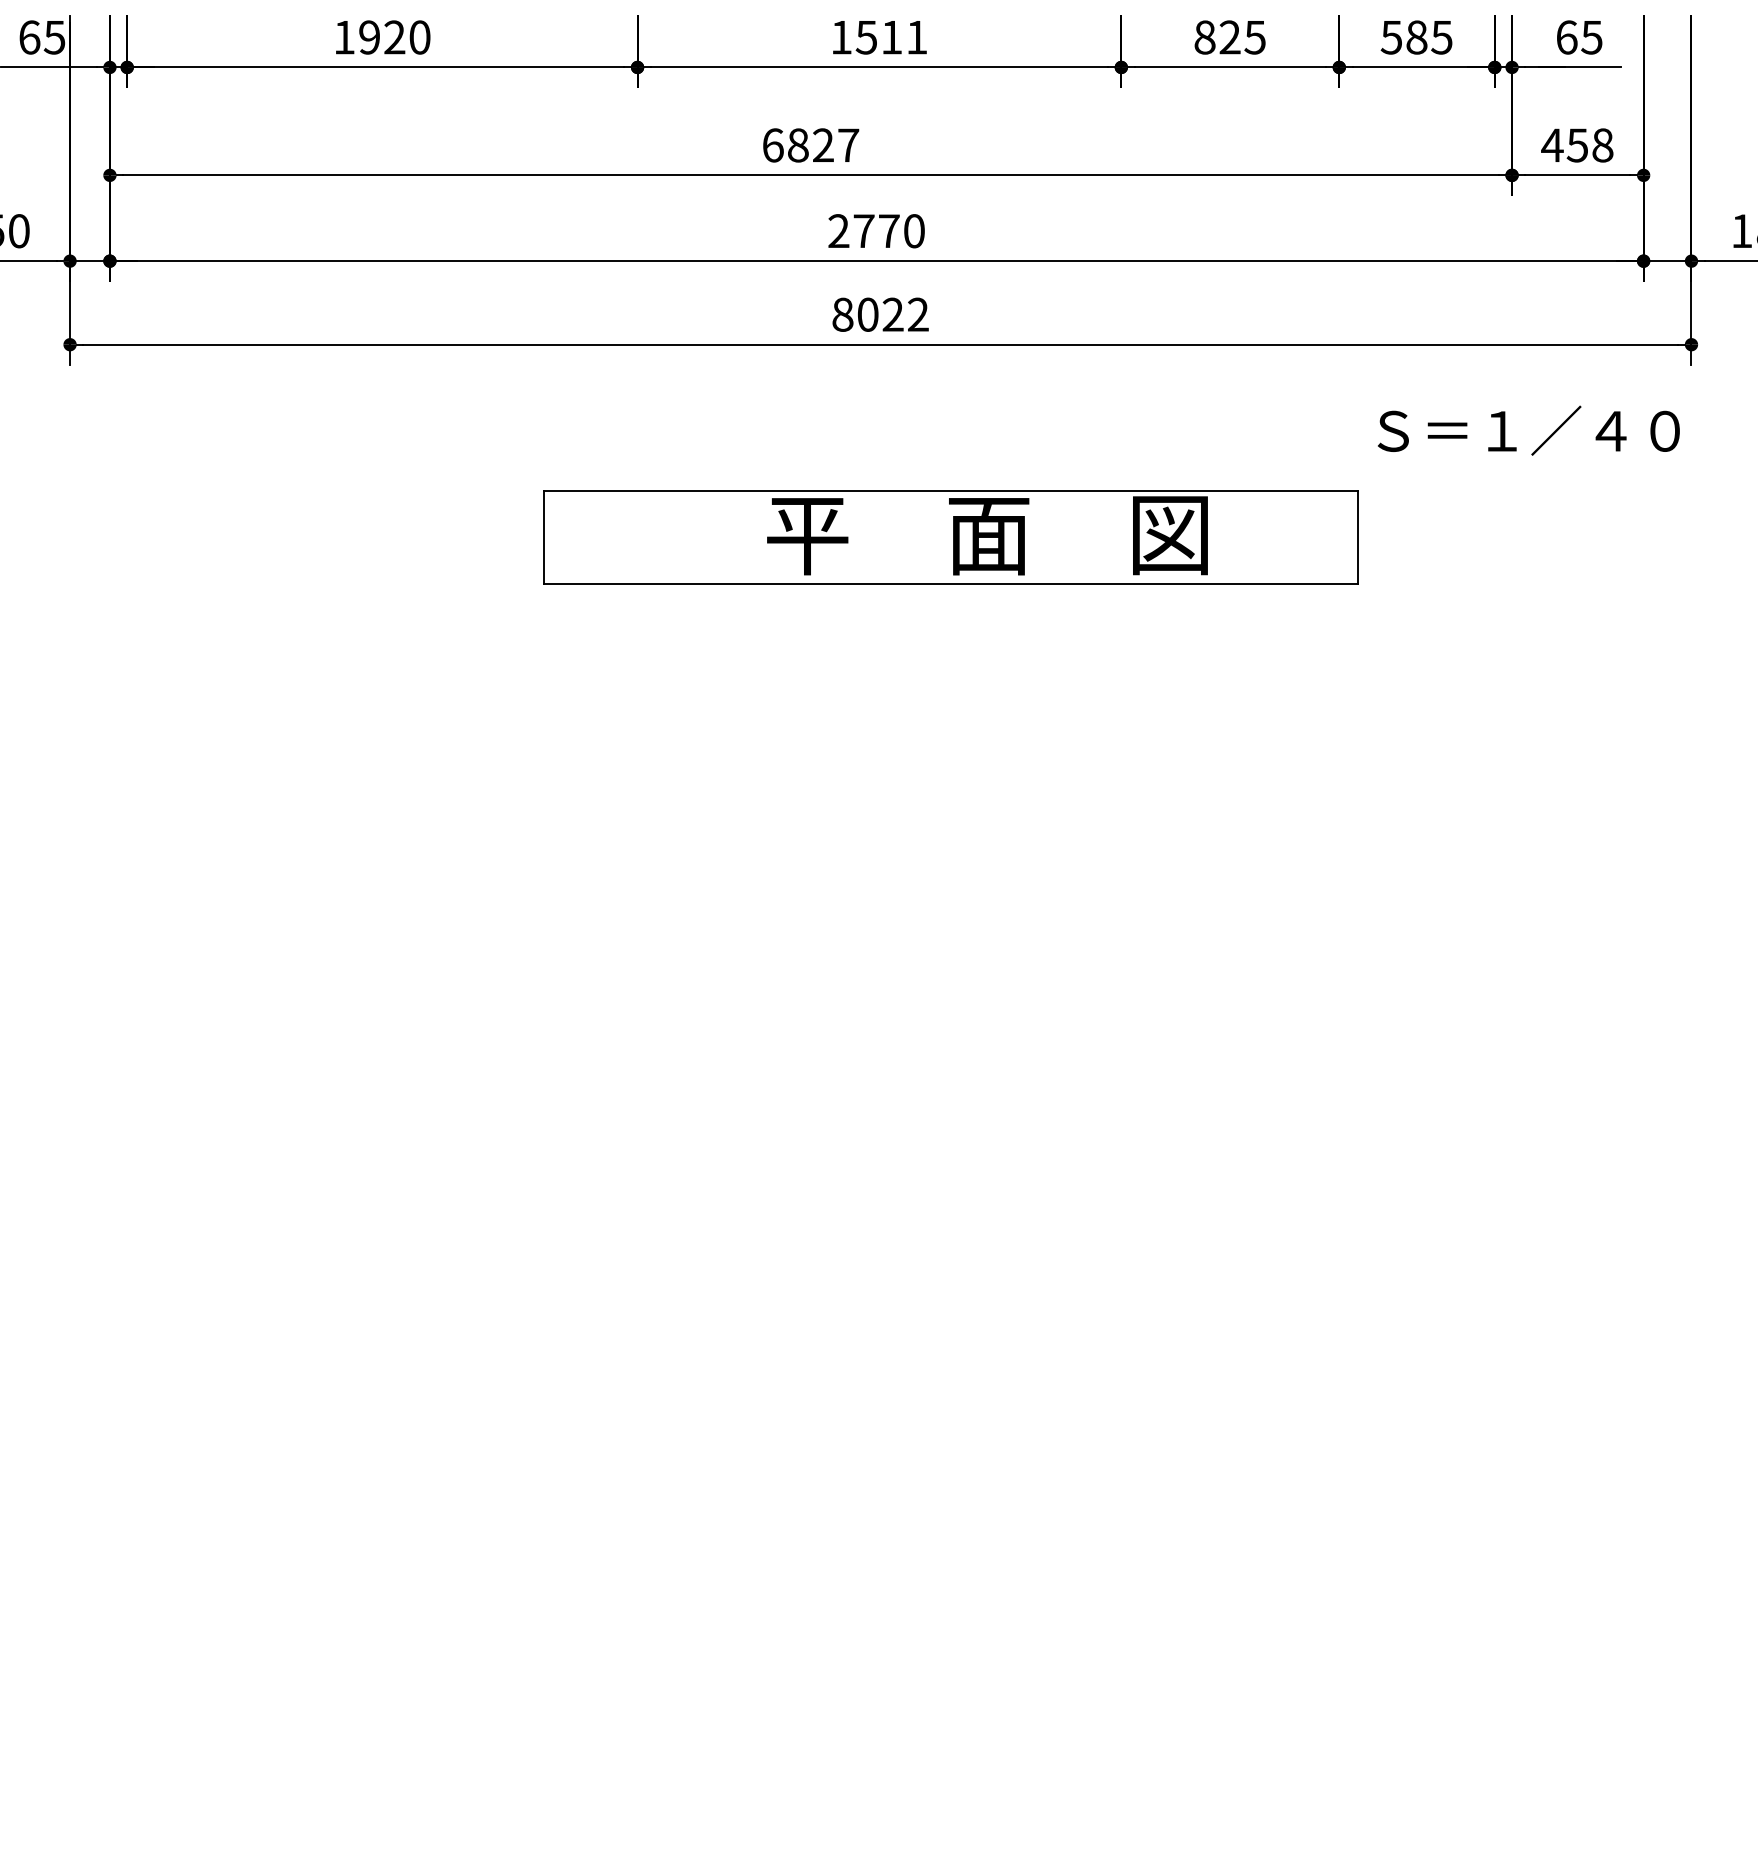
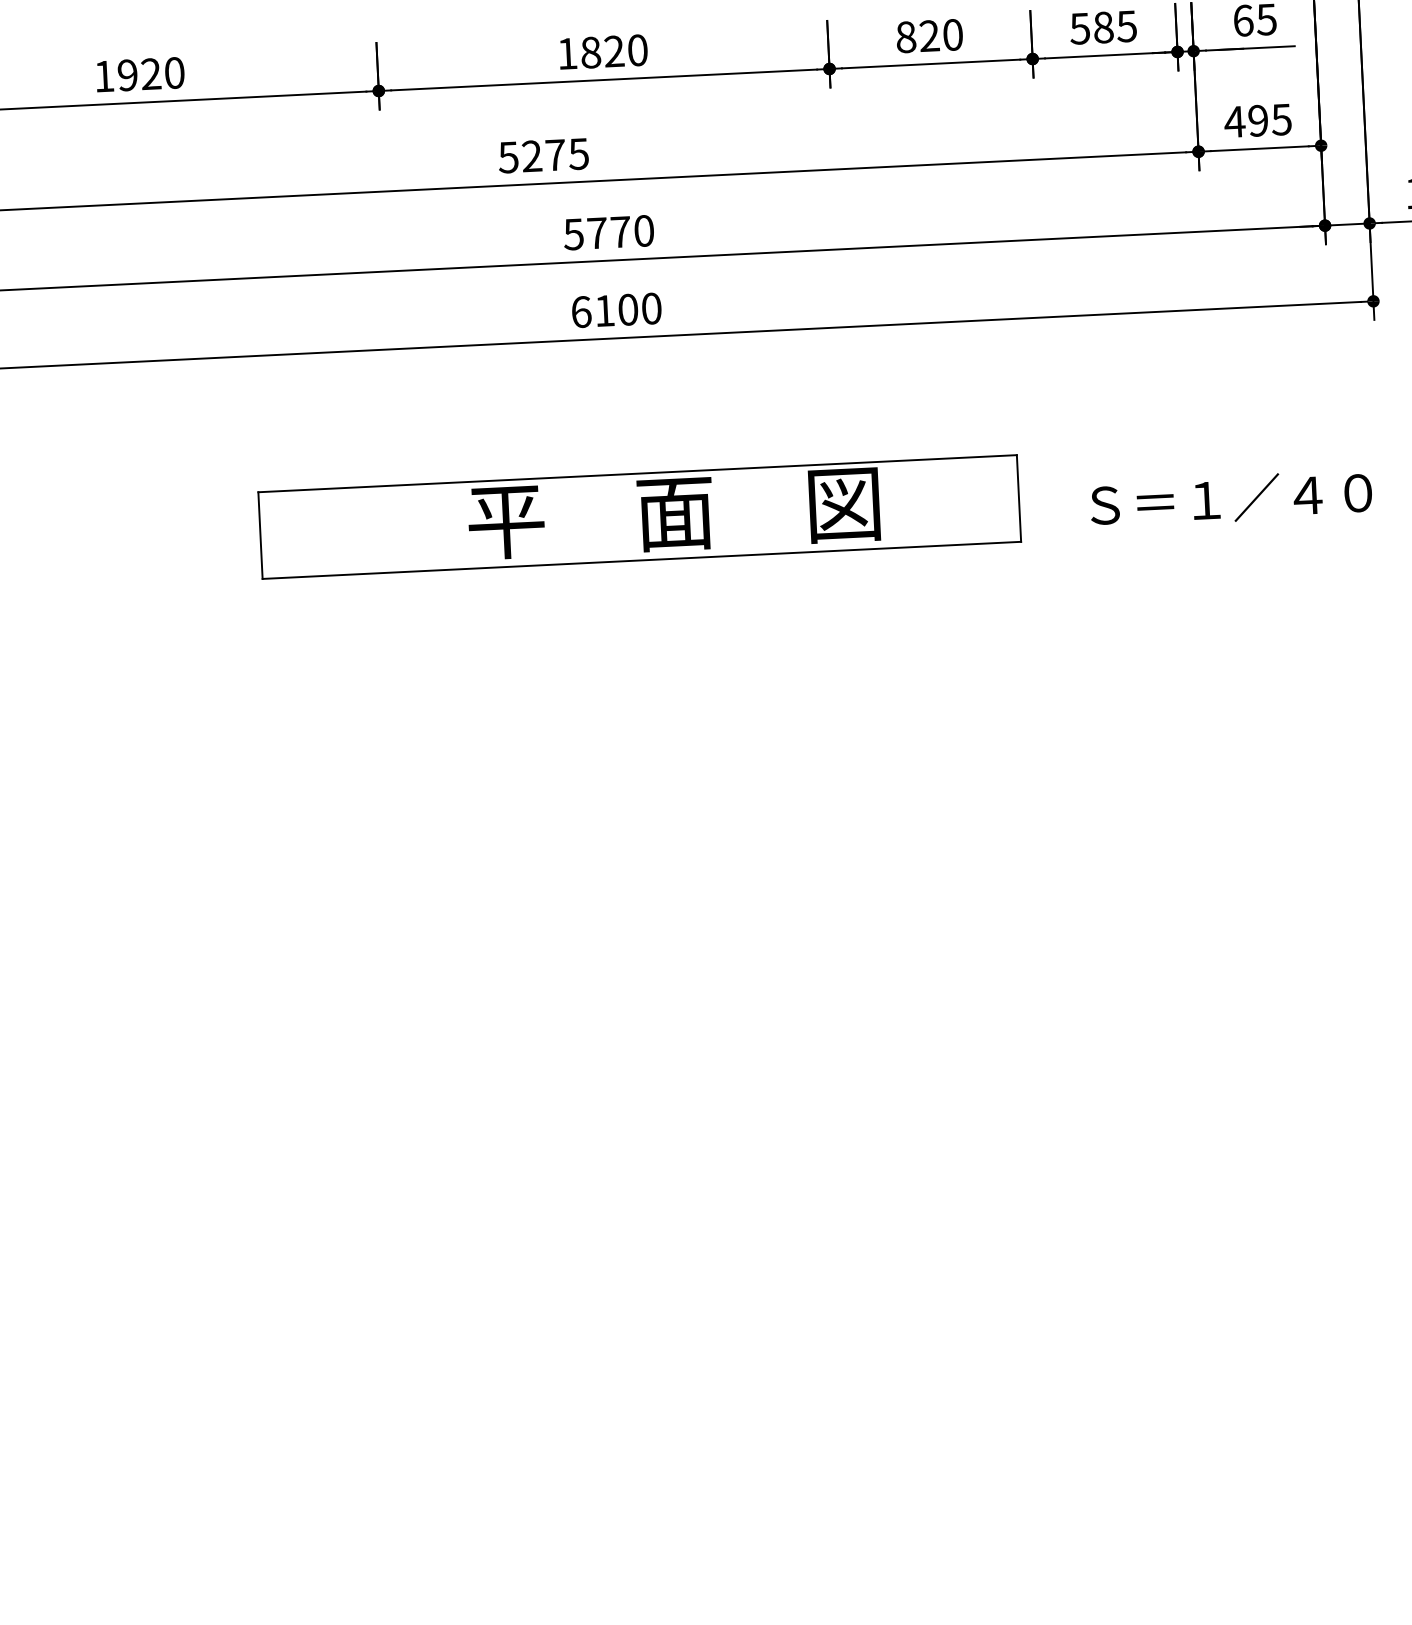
text: (891, 37) -> (614, 51), 1511 -> 1820
text: (1254, 37) -> (952, 34), 825 -> 820
text: (810, 145) -> (543, 155), 6827 -> 5275
text: (1589, 145) -> (1269, 120), 458 -> 495
text: (838, 231) -> (573, 234), 2770 -> 5770
text: (880, 314) -> (616, 310), 8022 -> 6100
text: (1528, 430) -> (1230, 498), moved
part: (950, 537) -> (639, 517), moved

